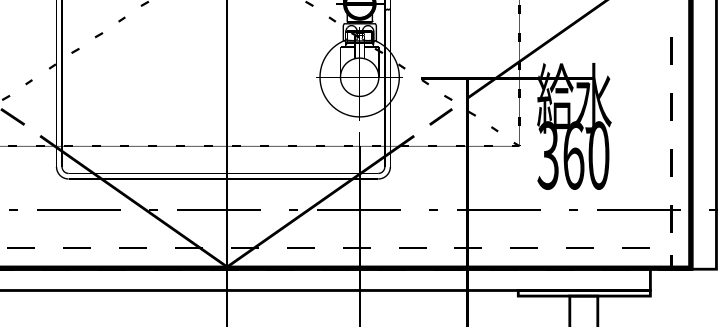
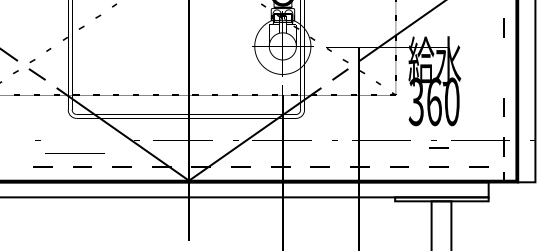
line: (671, 107) -> (503, 67), removed
line: (78, 210) -> (74, 153), moved
line: (579, 220) -> (438, 147), added

